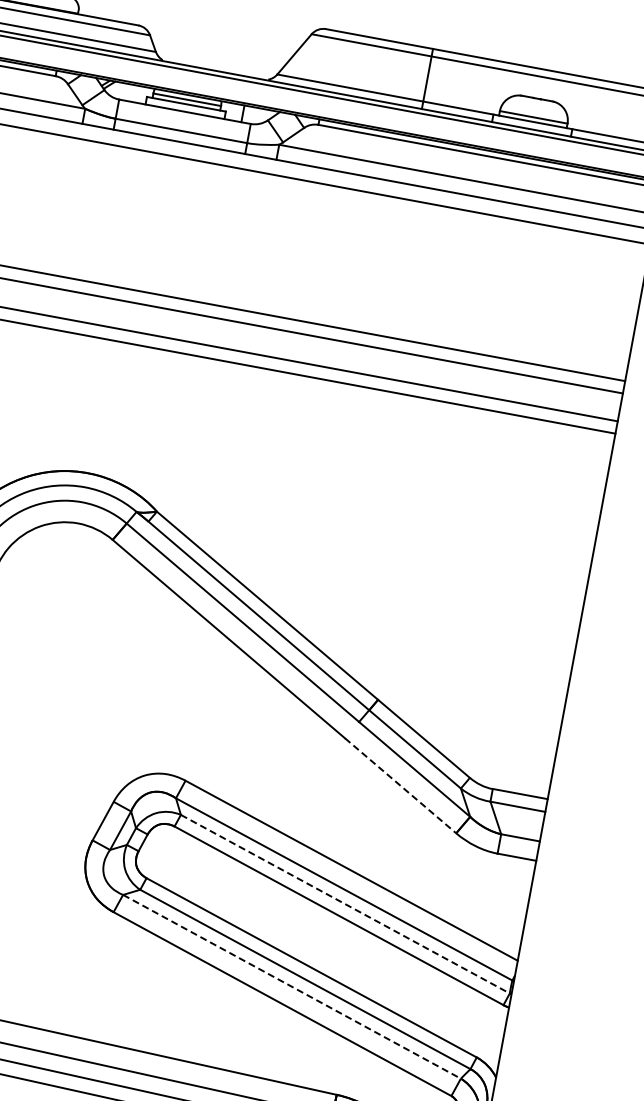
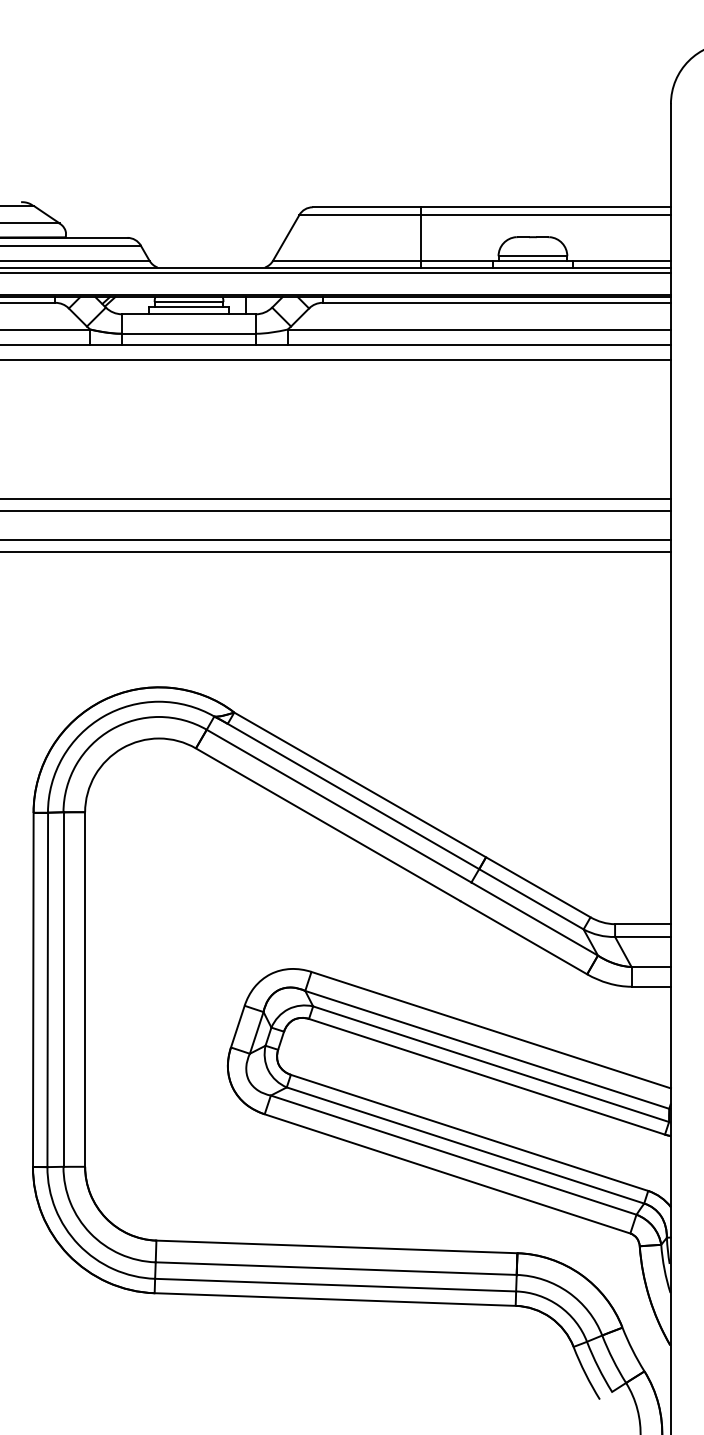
line: (401, 785) -> (524, 937), dashed -> solid
line: (345, 904) -> (491, 1064), dashed -> solid
line: (292, 987) -> (454, 1155), dashed -> solid

